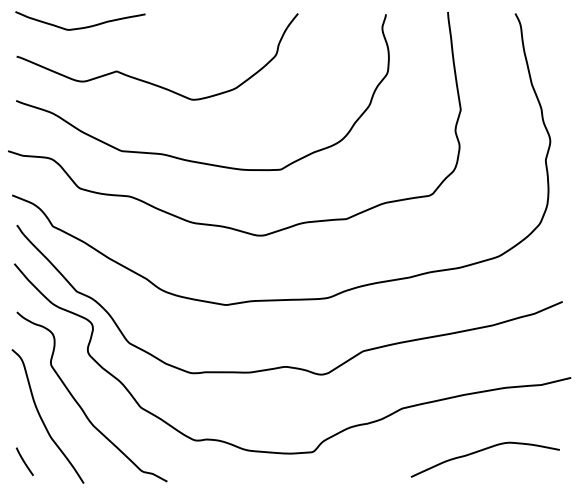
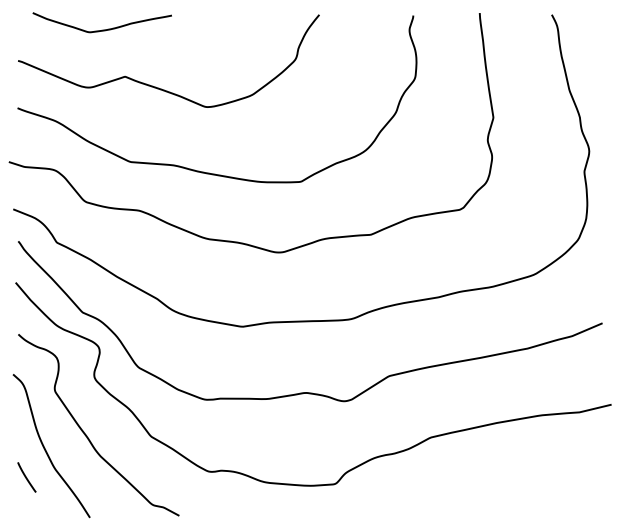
curve: (80, 27) -> (102, 29), moved
curve: (481, 451) -> (515, 483), removed
line: (24, 461) -> (26, 477), moved

